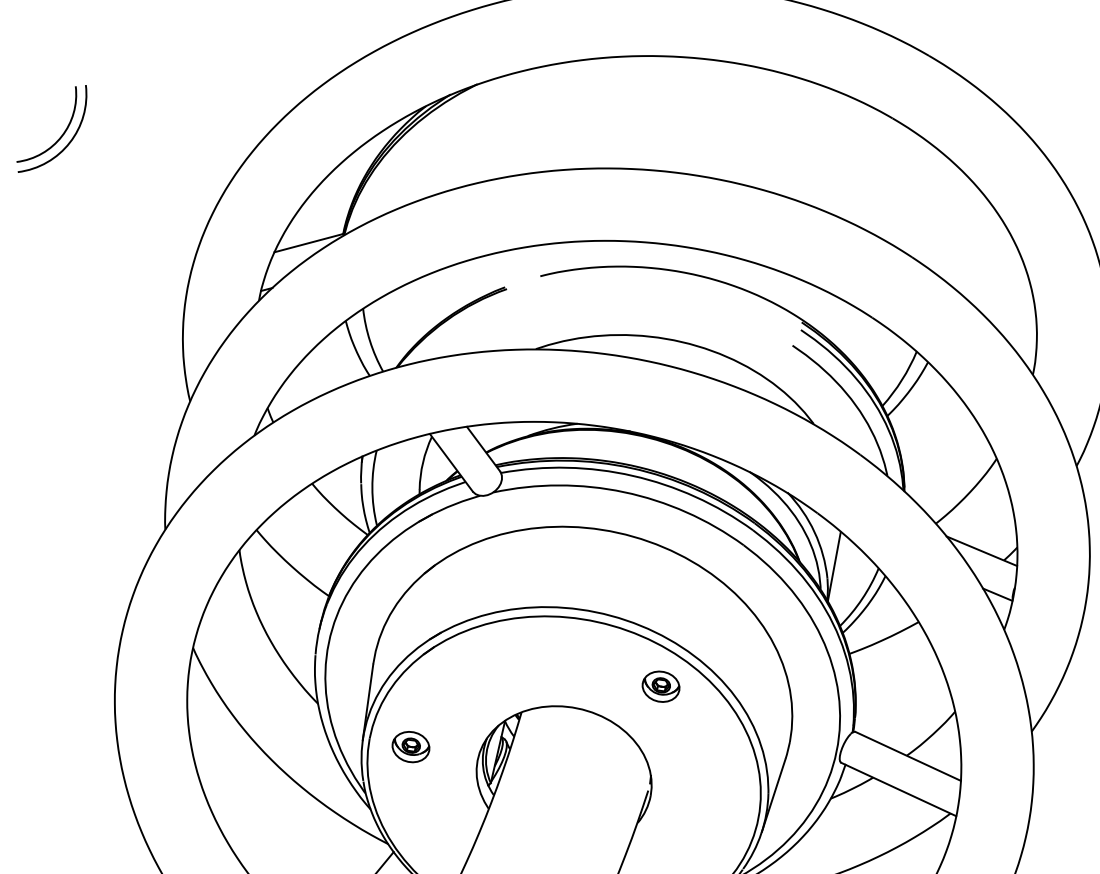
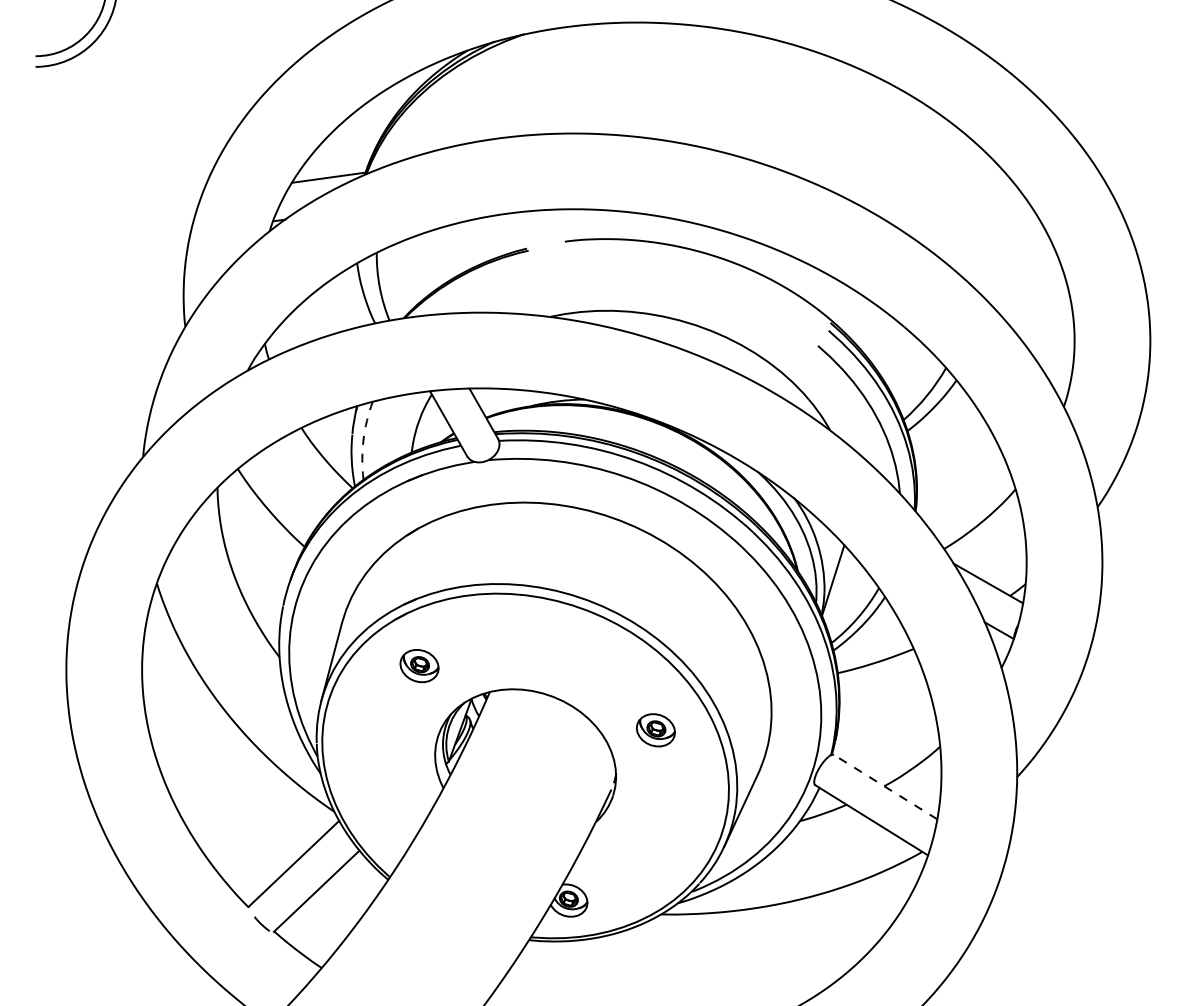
arc: (372, 488) -> (363, 440), solid -> dashed
part: (660, 686) -> (655, 730), moved
part: (410, 747) -> (419, 666), moved
line: (908, 756) -> (885, 787), solid -> dashed

